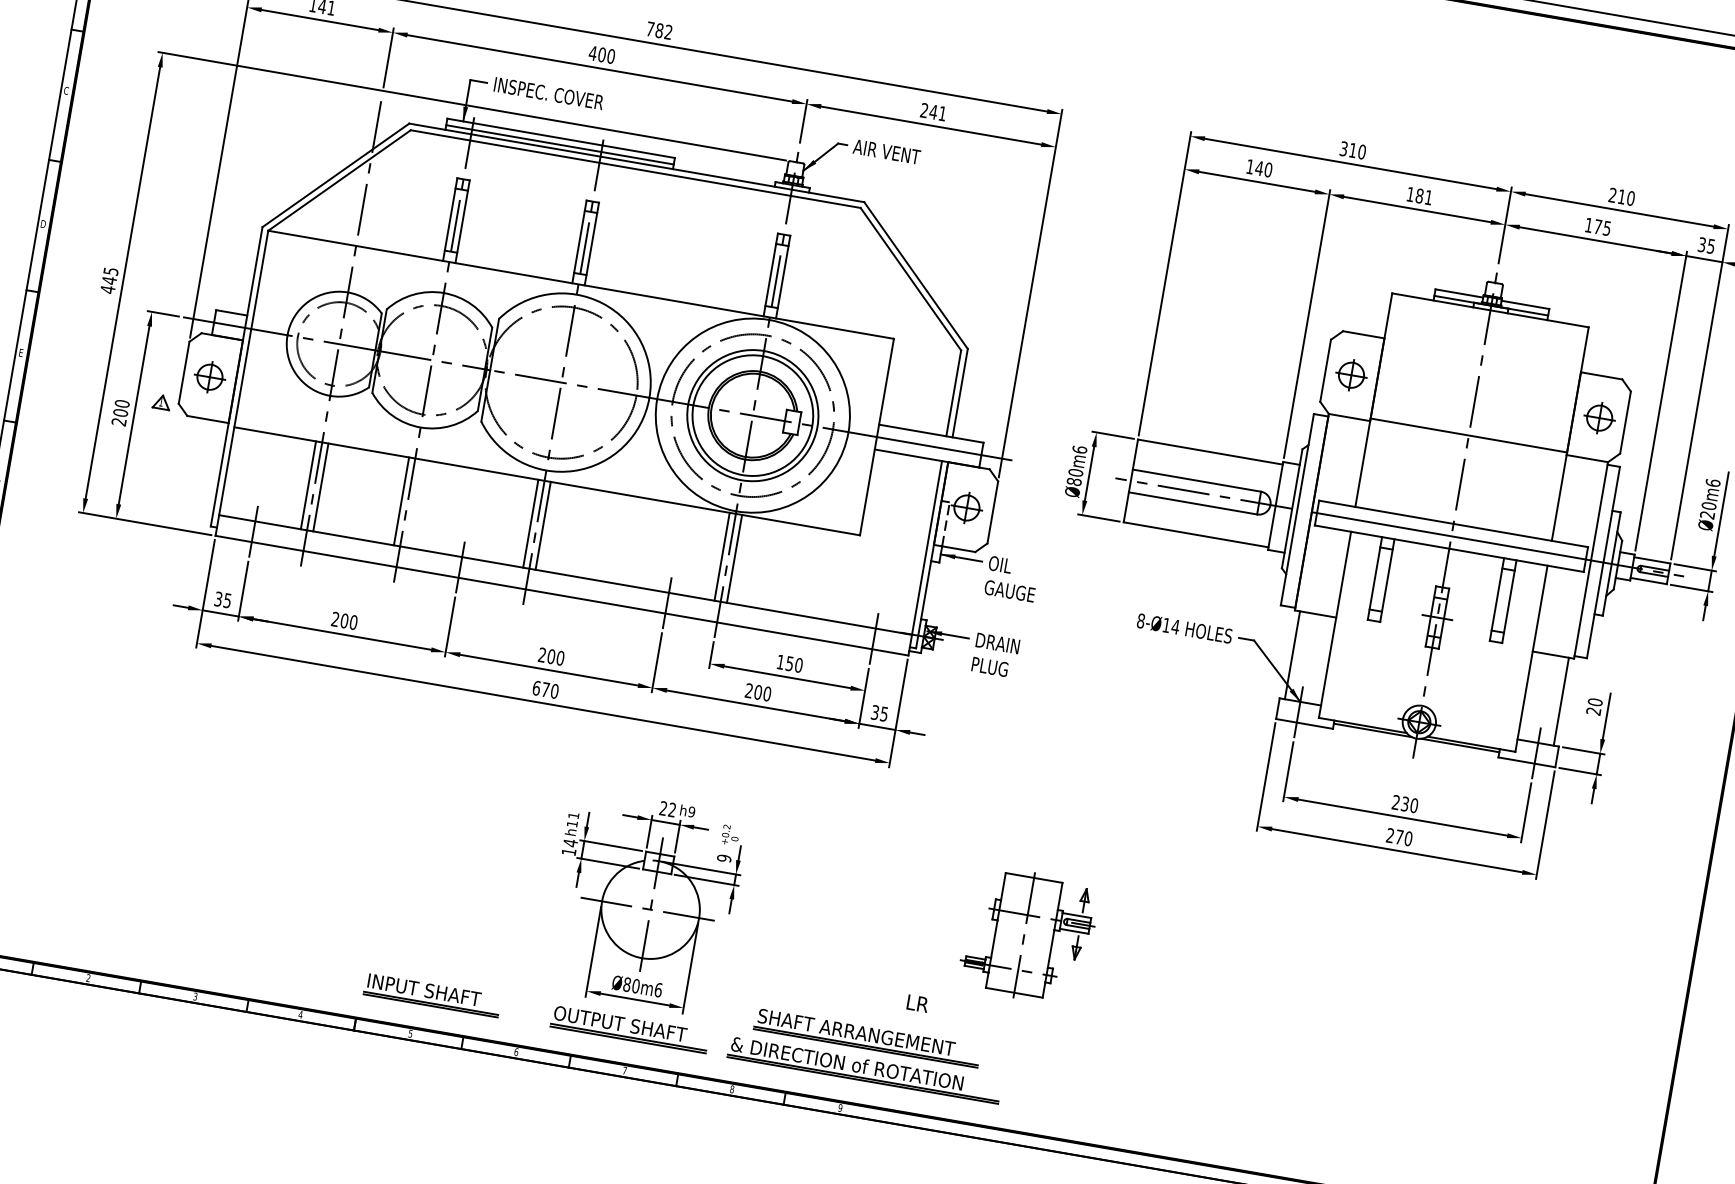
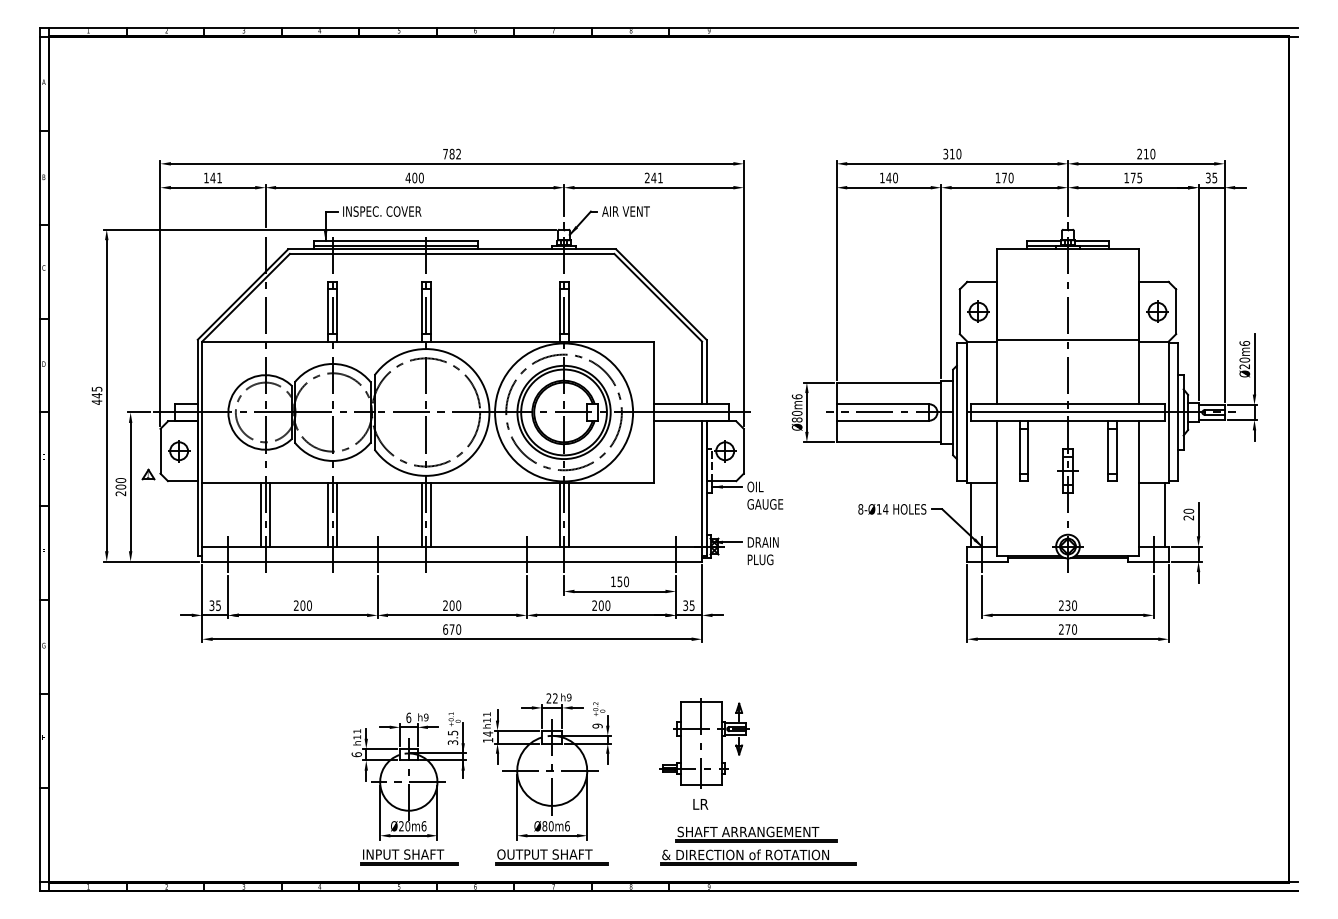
text: (1423, 196) -> (1007, 177), 181 -> 170
line: (414, 502) -> (337, 514), added
part: (450, 883) -> (408, 776), added
part: (1029, 935) -> (704, 743), moved
text: (917, 1003) -> (700, 804), moved
part: (867, 1053) -> (758, 845), moved

